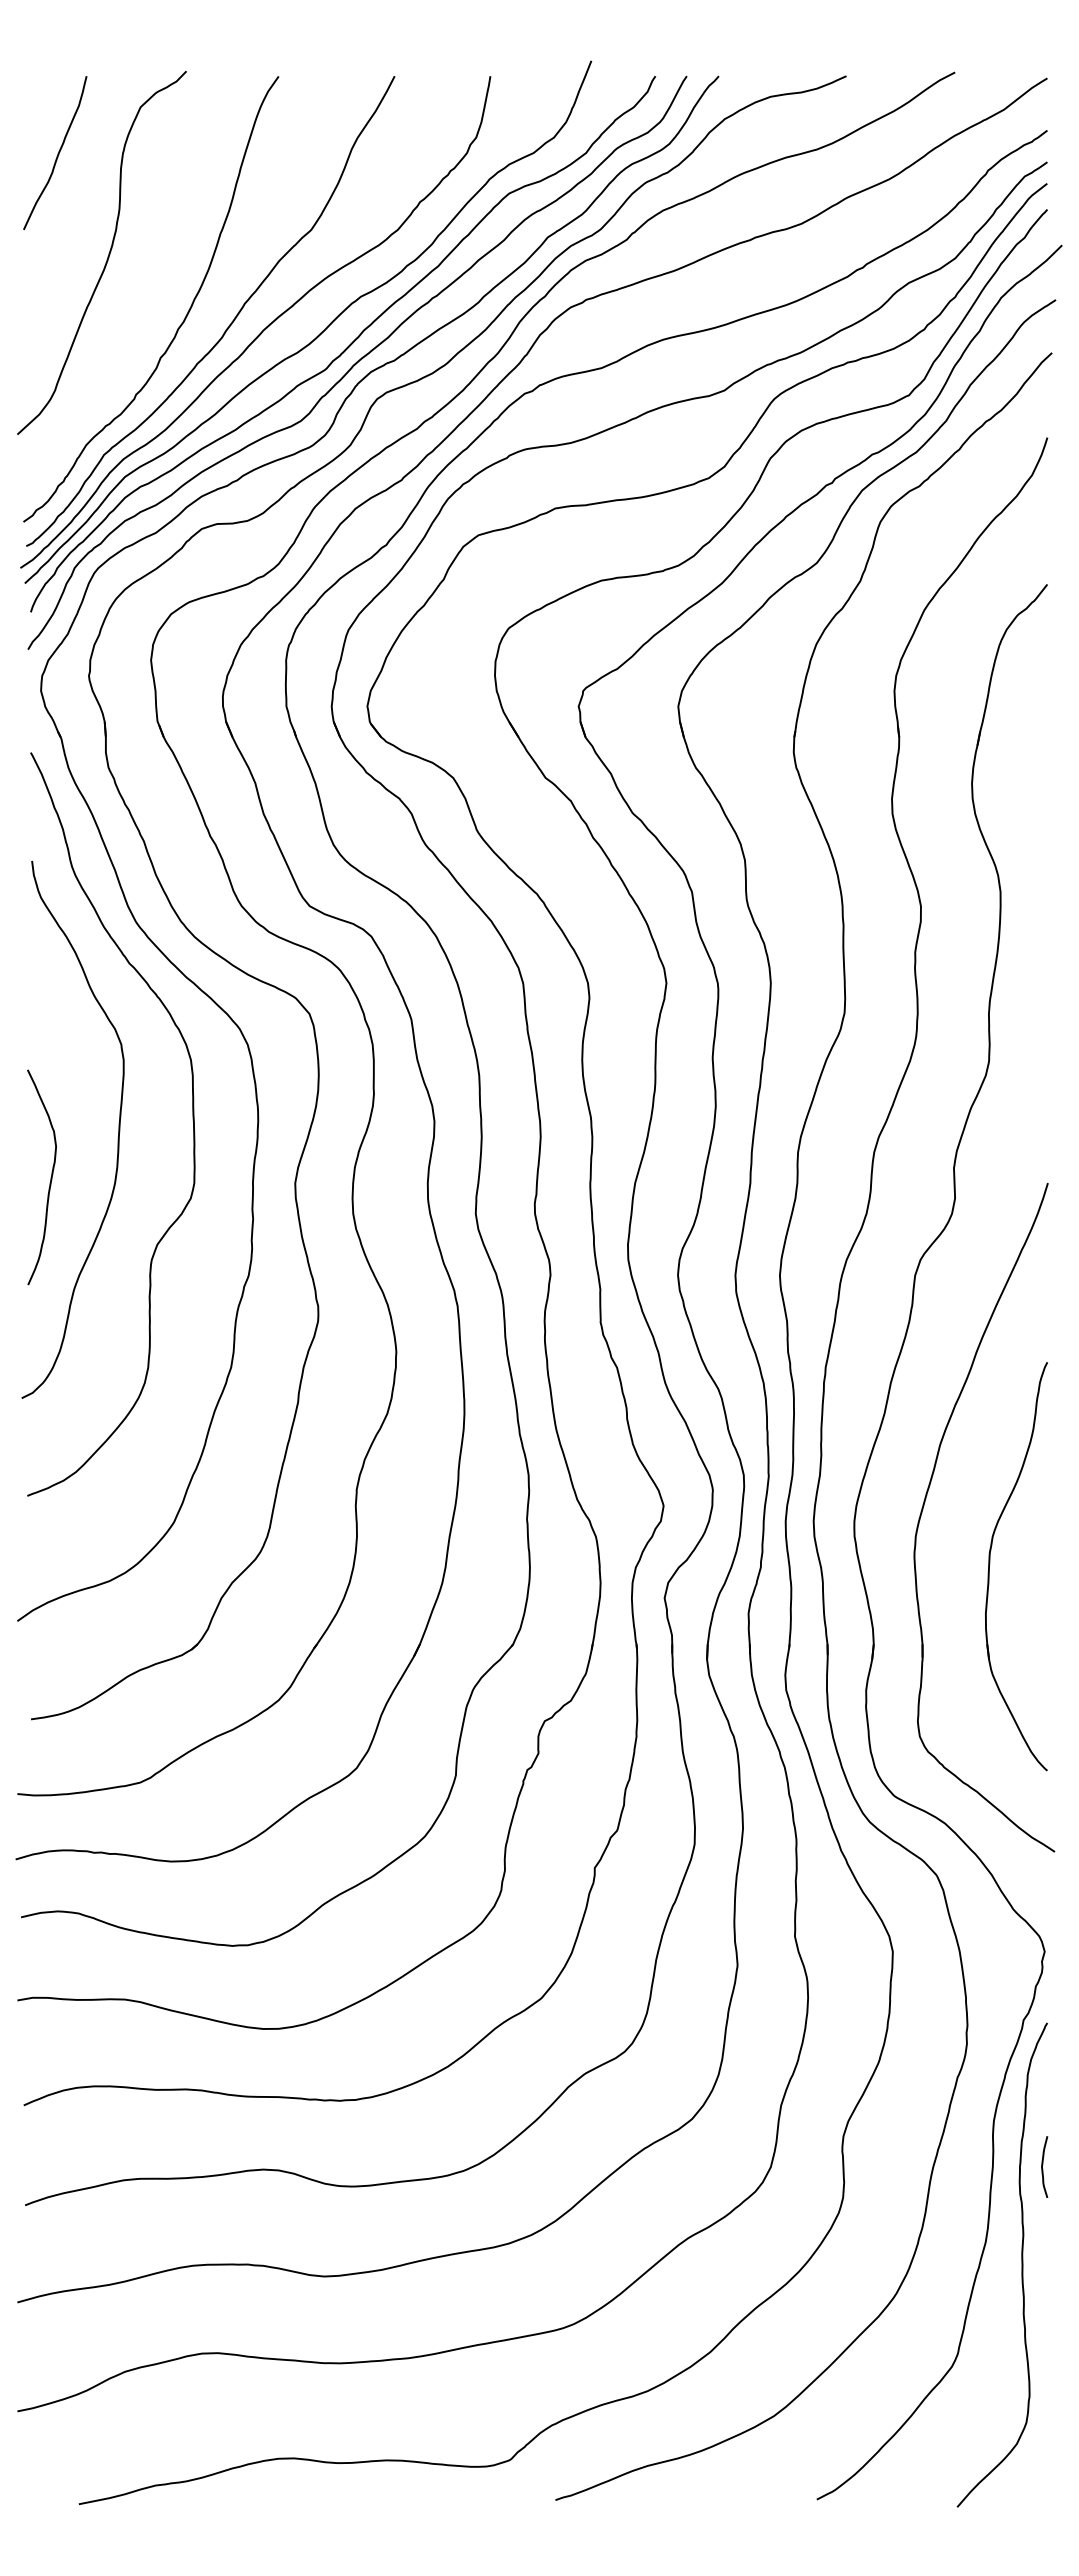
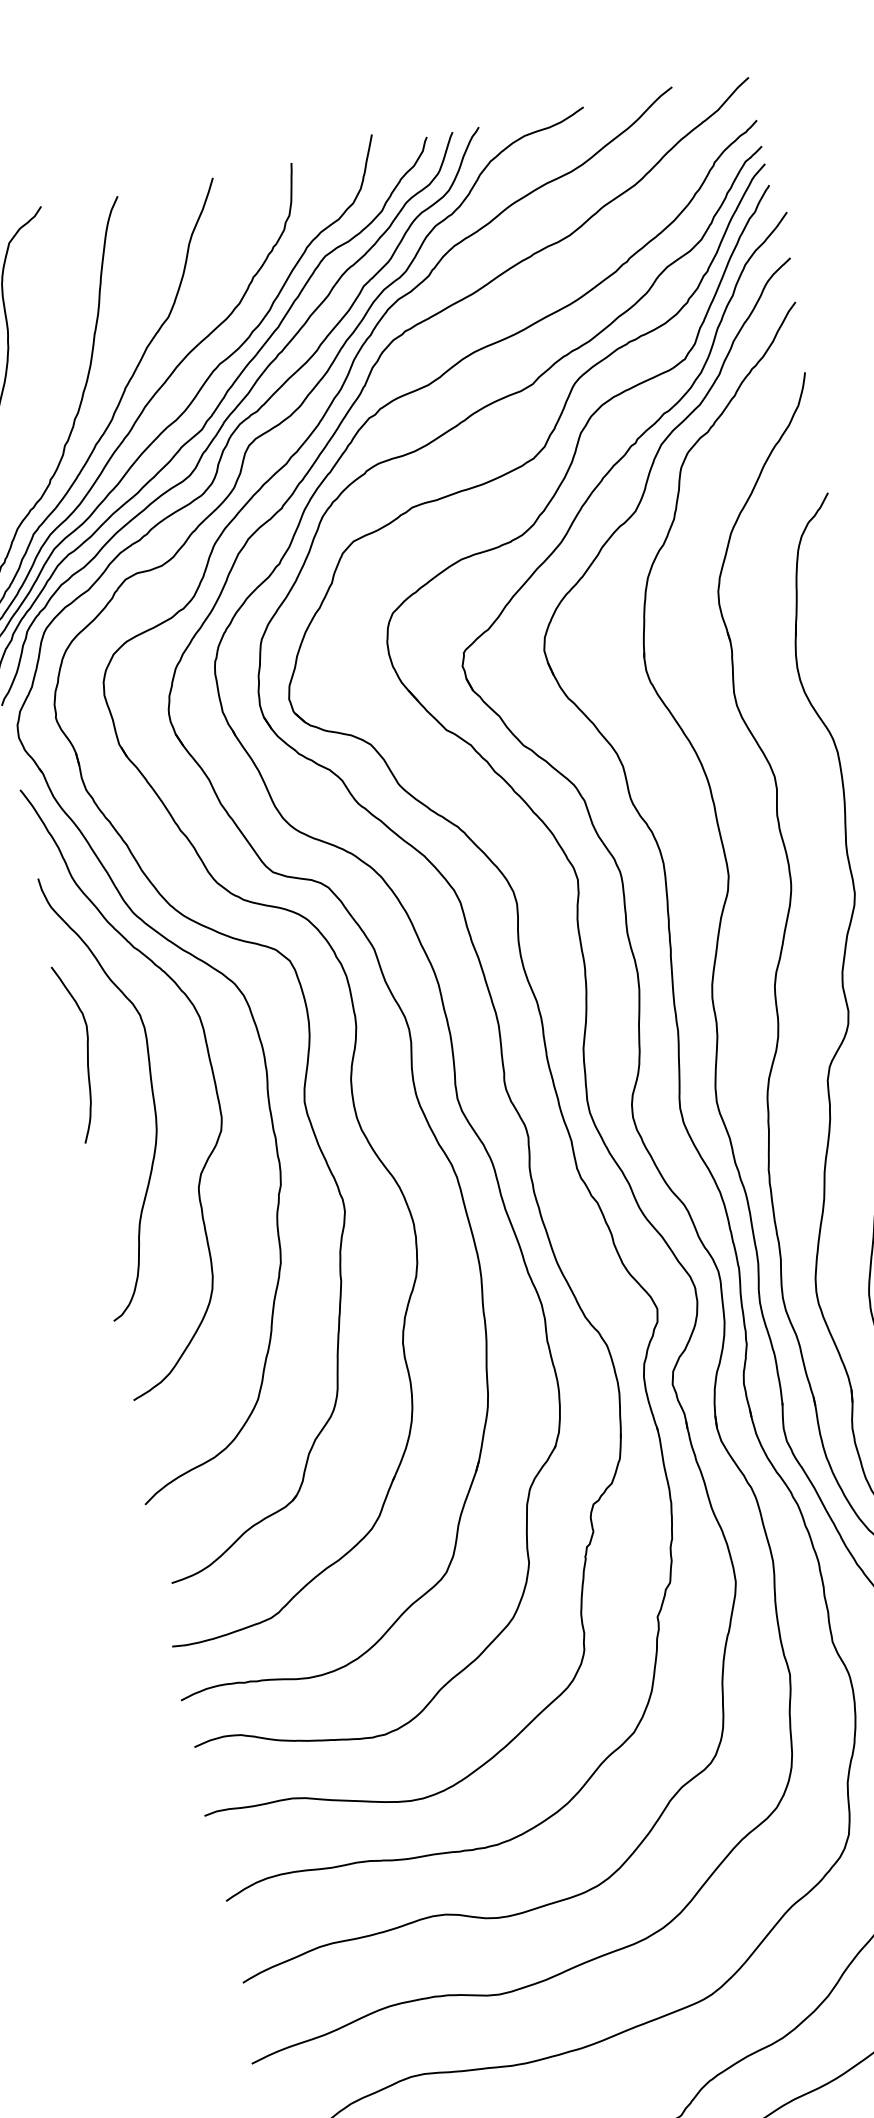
curve: (50, 1177) -> (86, 1051), moved

